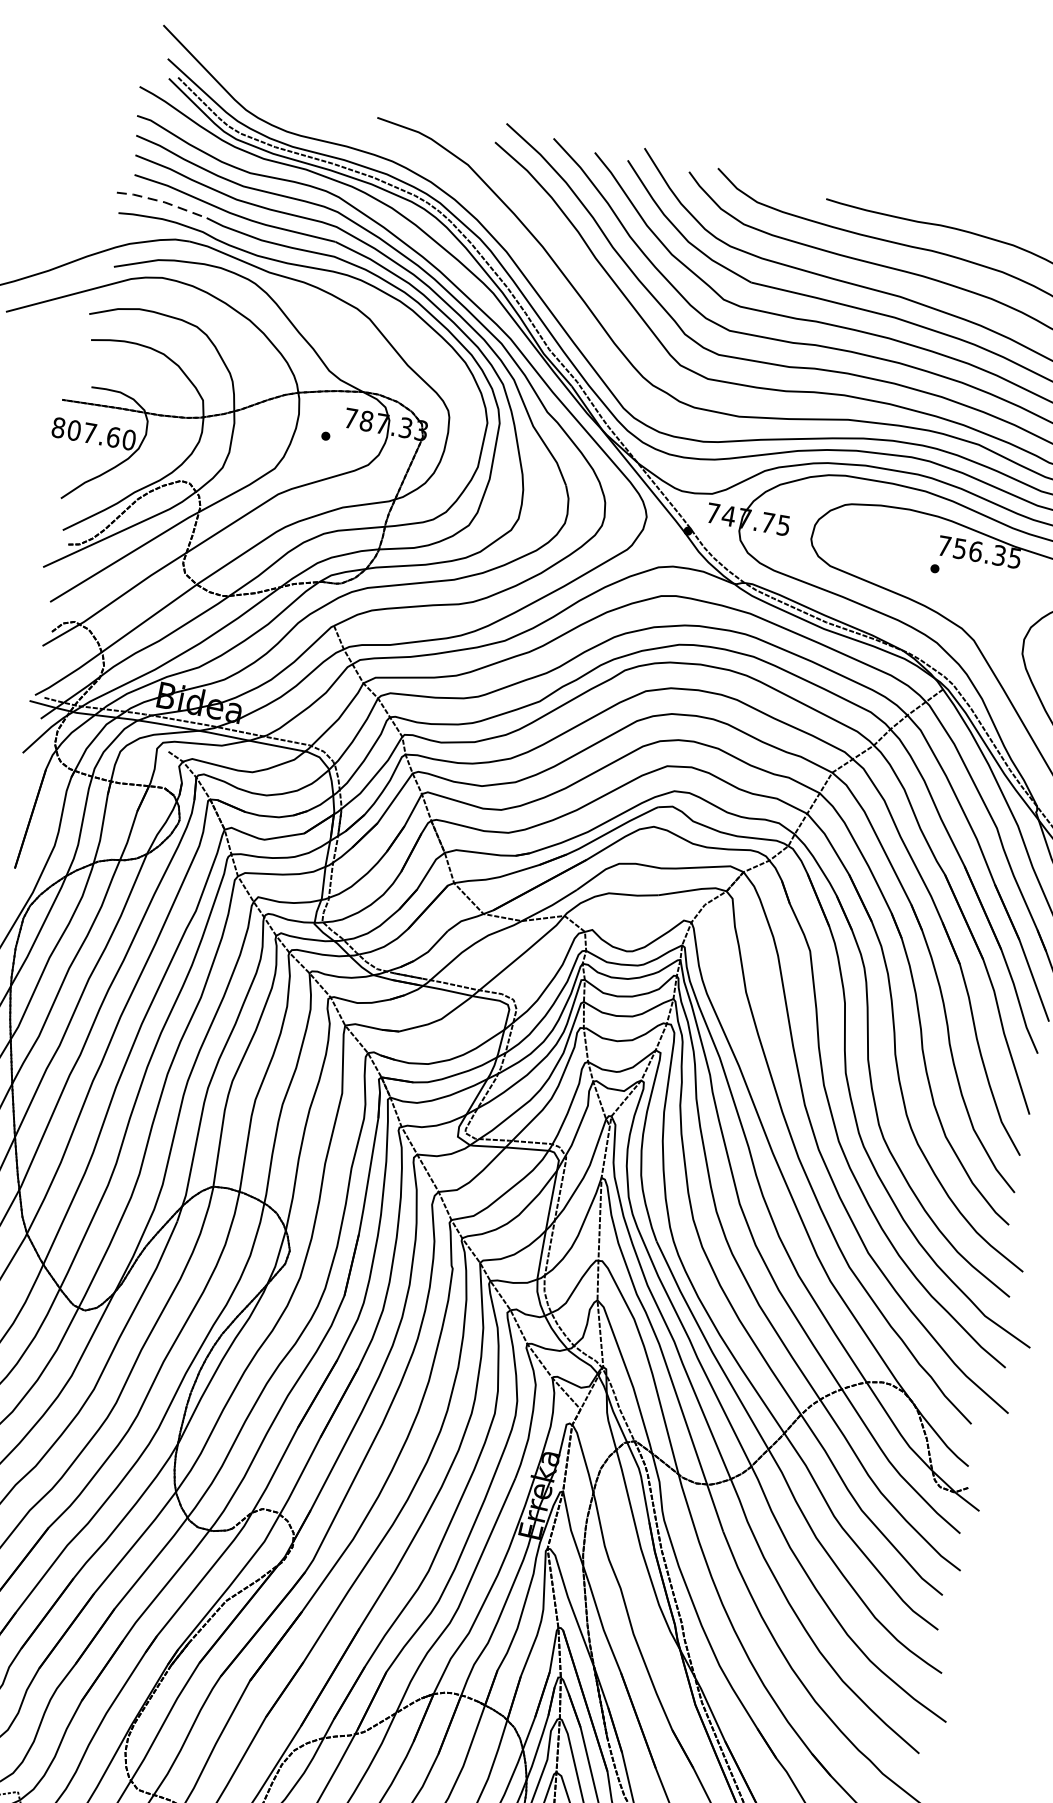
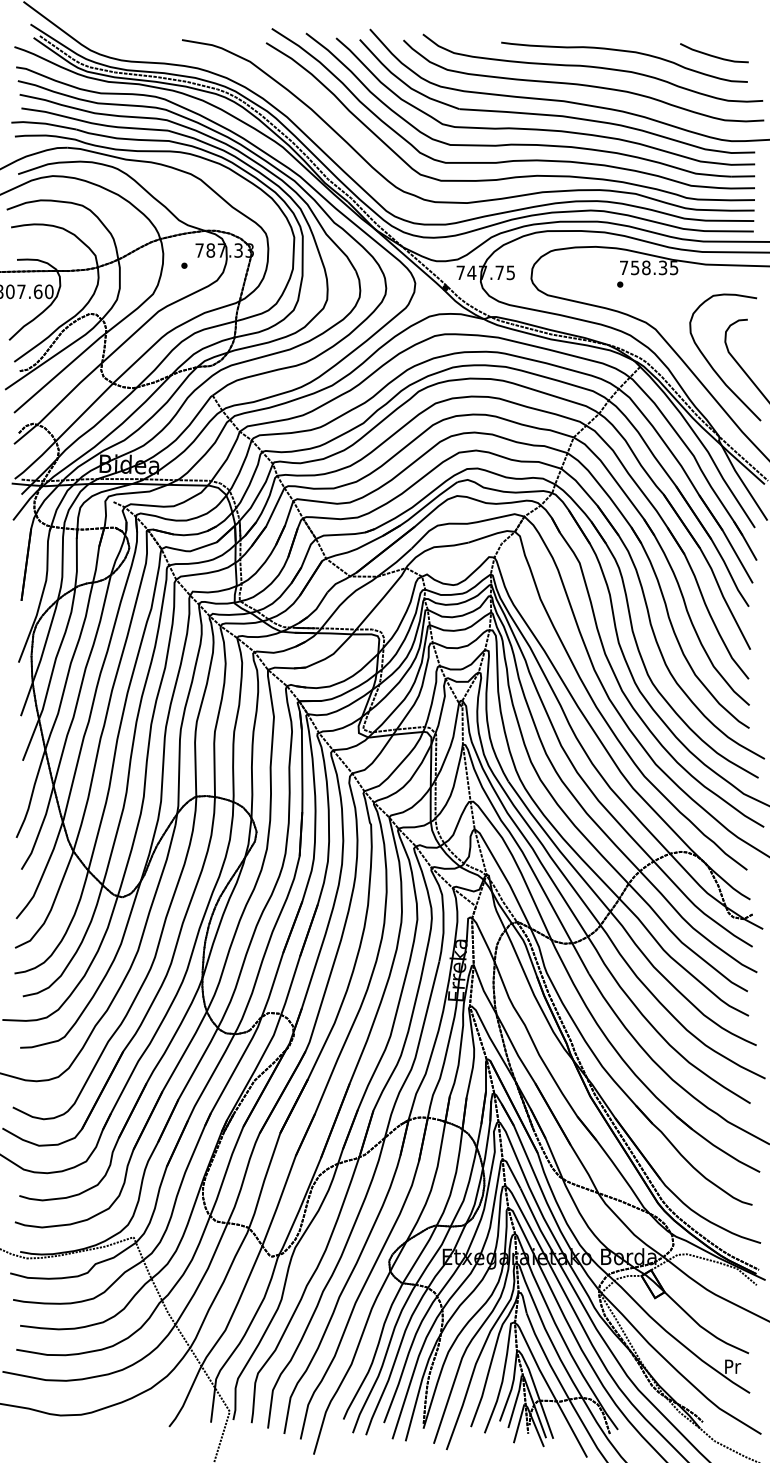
line: (163, 201) -> (44, 123), dashed -> solid
text: (976, 551) -> (646, 267), 756.35 -> 758.35

